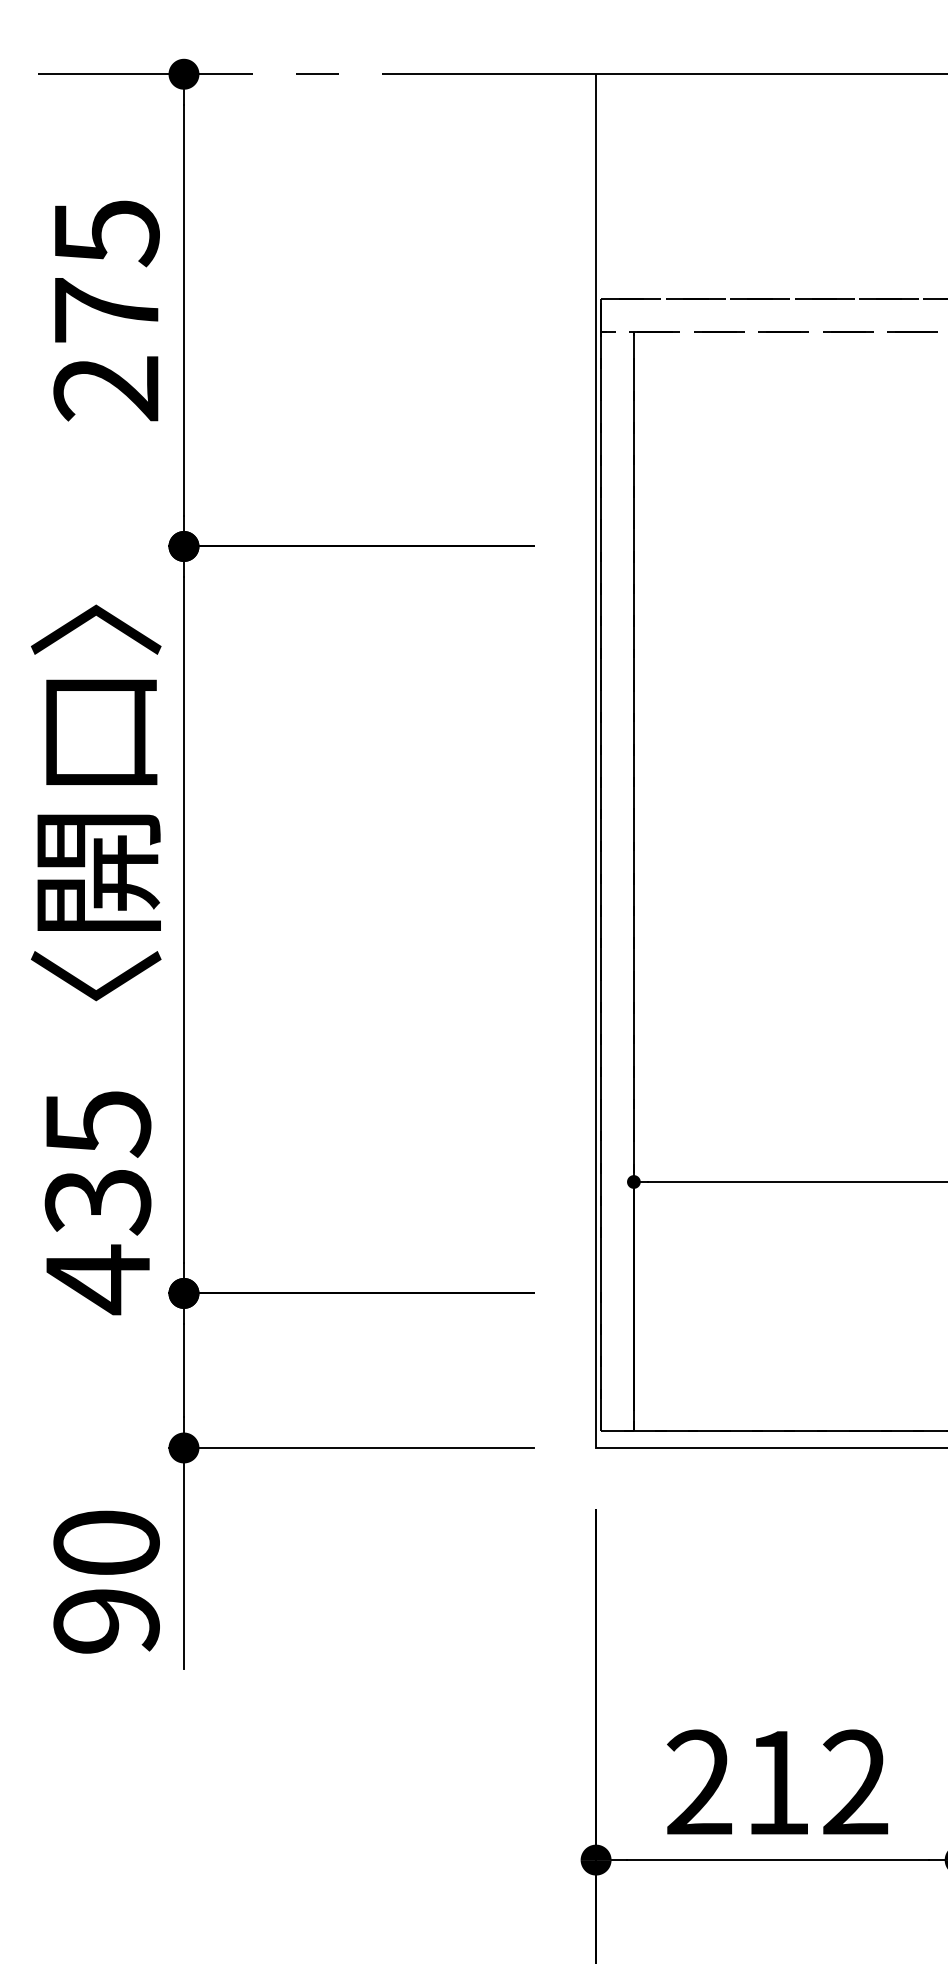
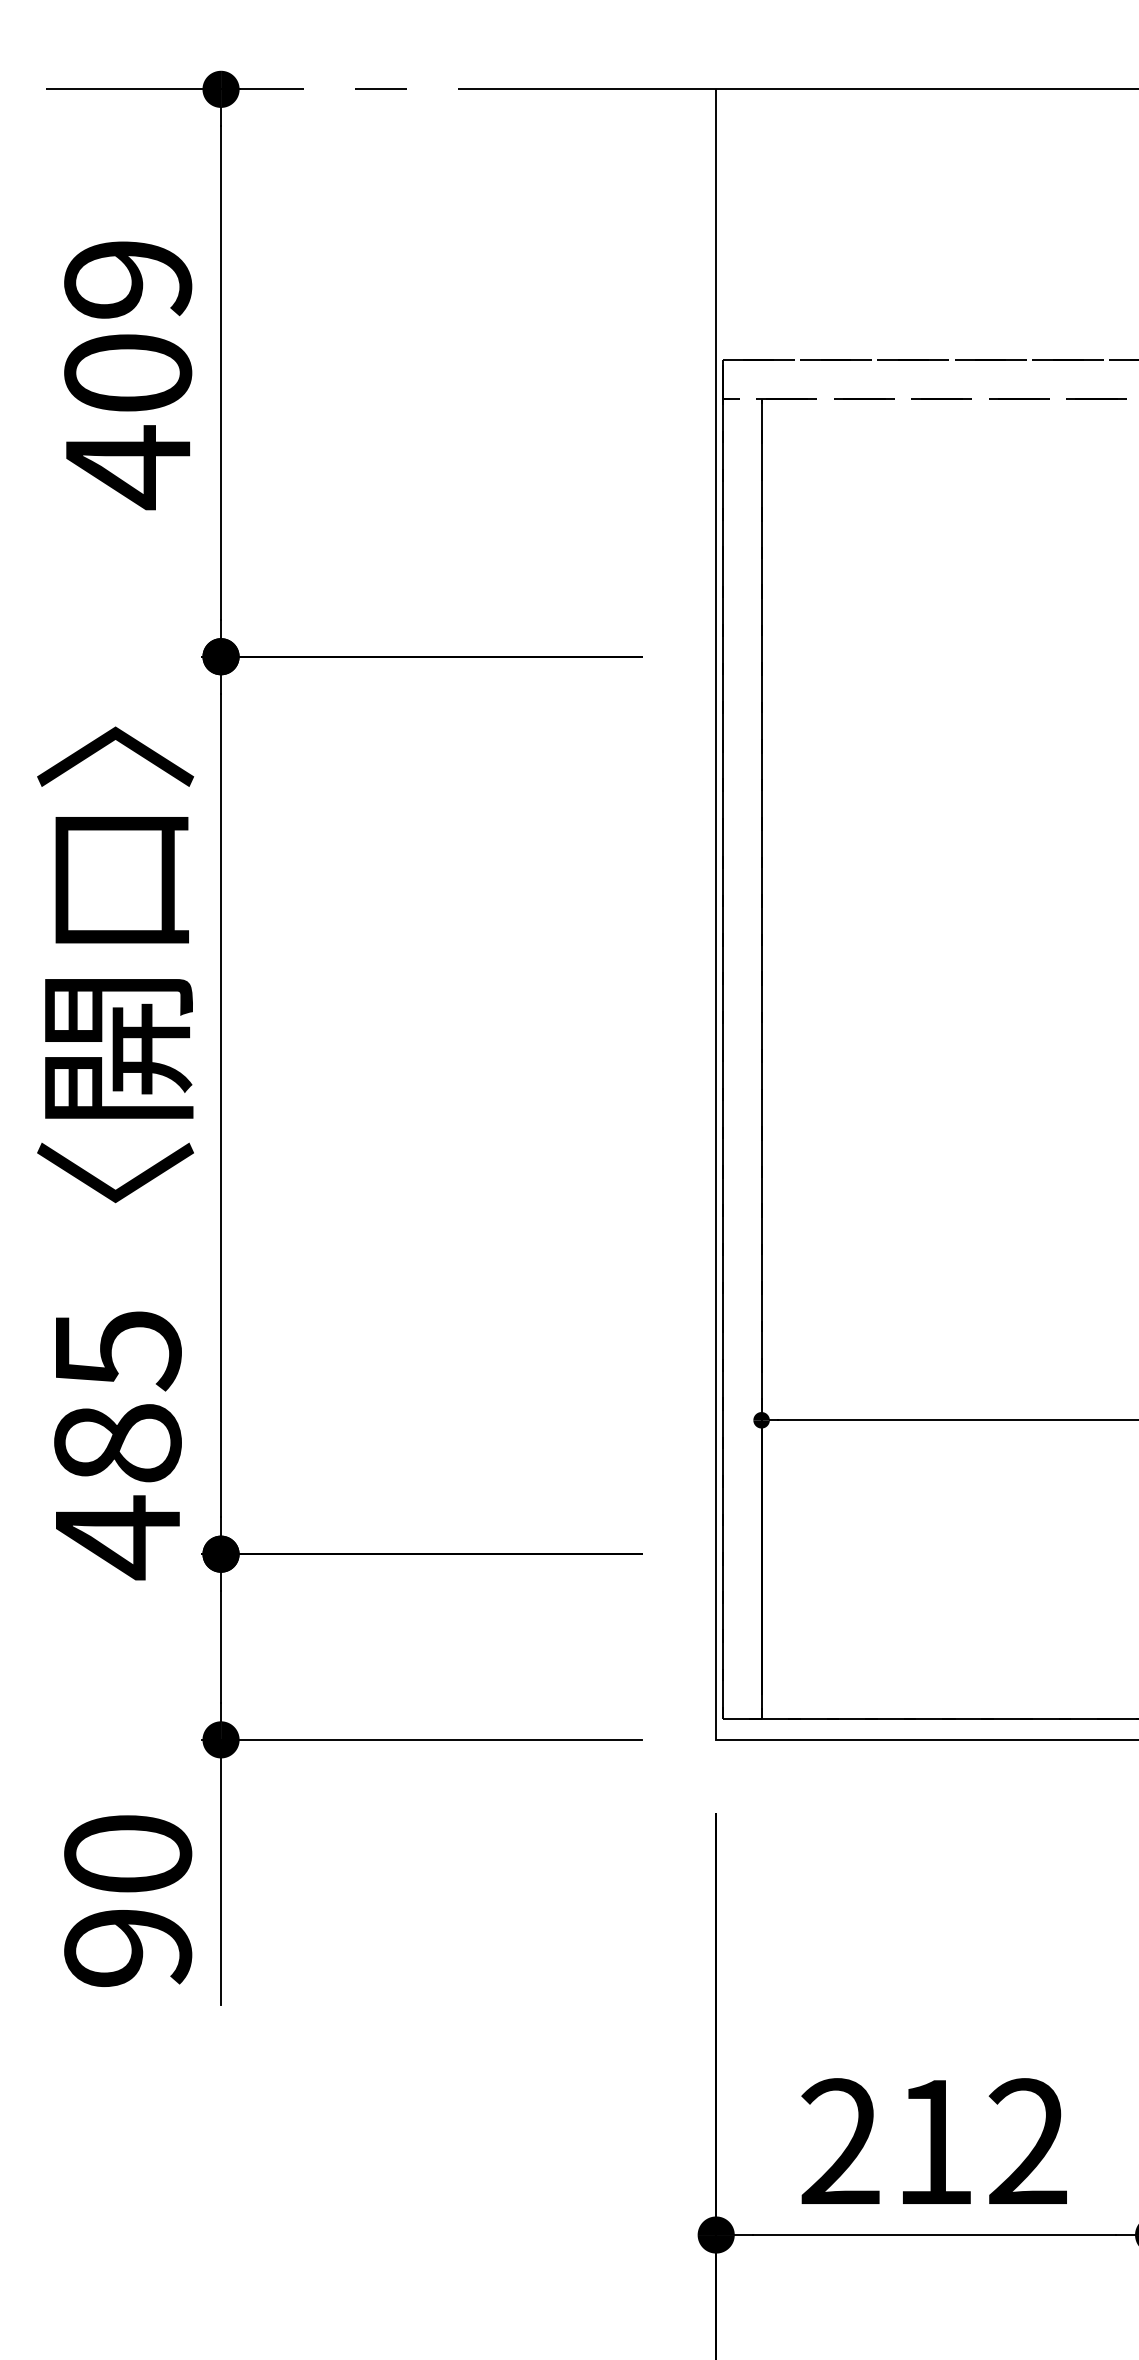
text: (106, 312) -> (128, 375), 275 -> 409
text: (97, 1202) -> (117, 1444), 435 -> 485

